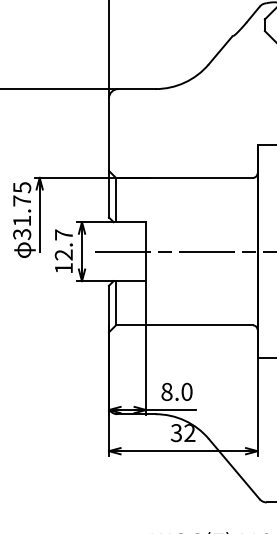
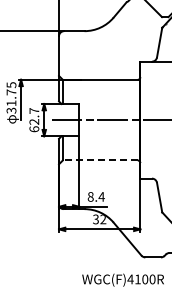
text: (64, 268) -> (34, 129), 12.7 -> 62.7
line: (182, 325) -> (99, 160), solid -> dashed
text: (186, 391) -> (101, 196), 8.0 -> 8.4

